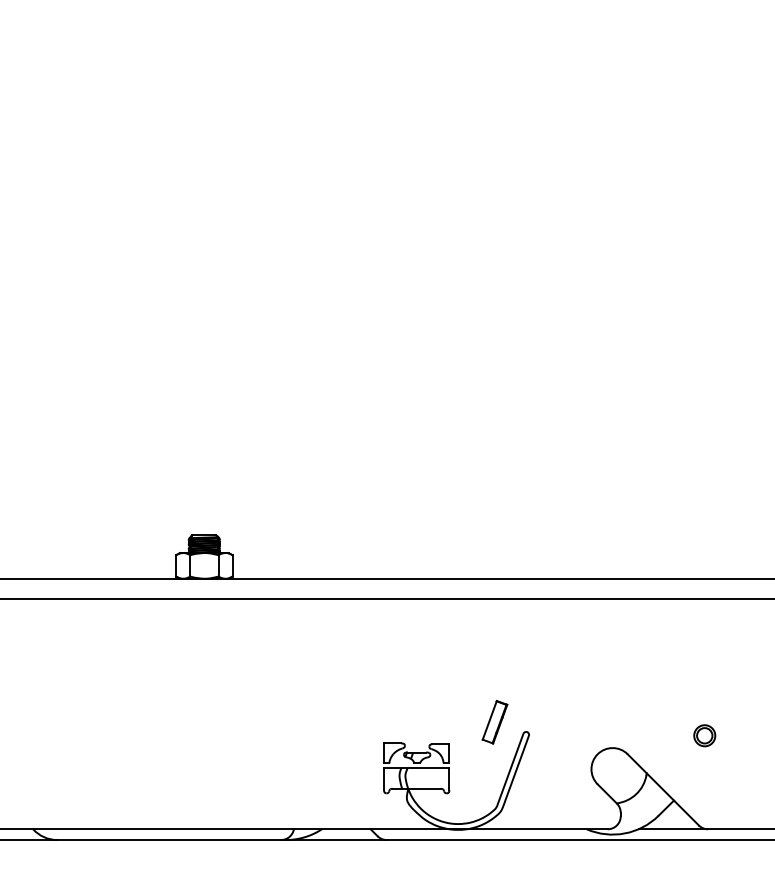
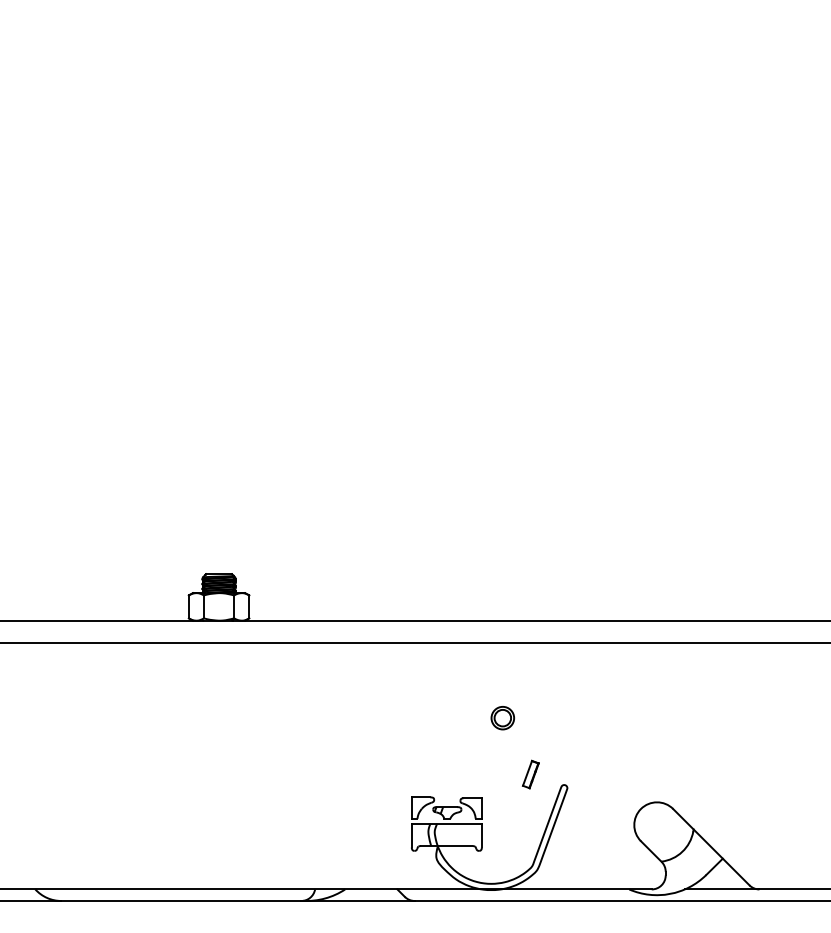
part: (494, 722) -> (530, 774), size x0.6
part: (704, 736) -> (502, 718), moved

